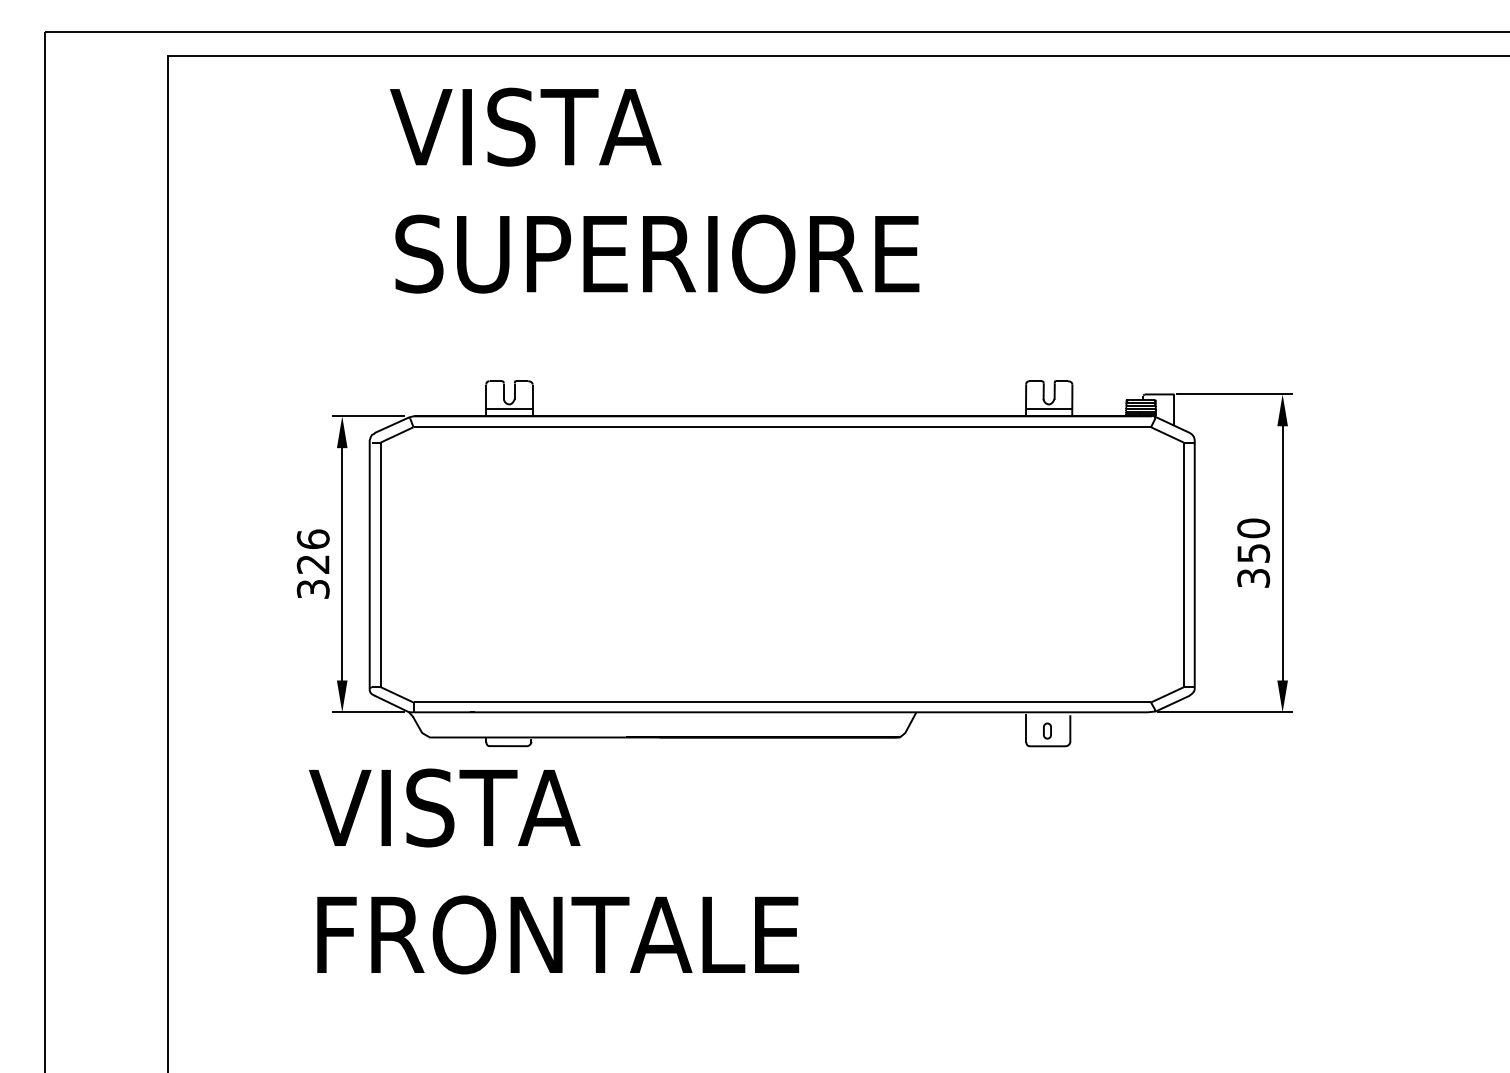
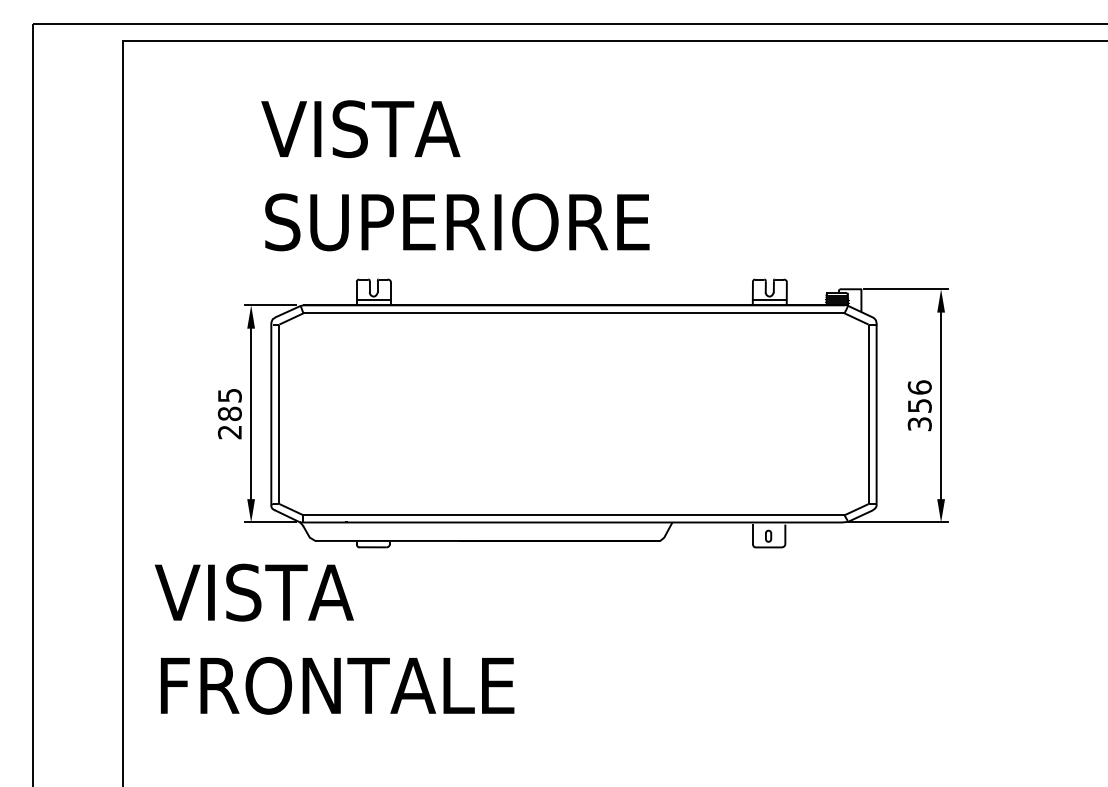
text: (654, 190) -> (455, 175), moved
text: (1253, 528) -> (919, 387), 350 -> 356
text: (312, 563) -> (229, 413), 326 -> 285
text: (553, 870) -> (334, 638), moved

